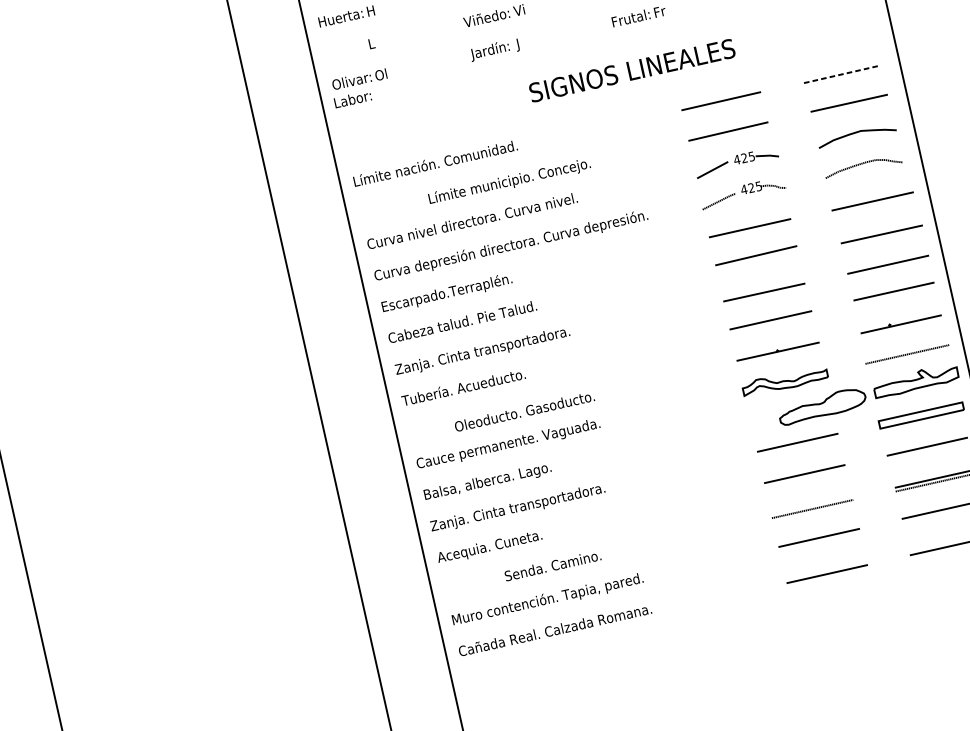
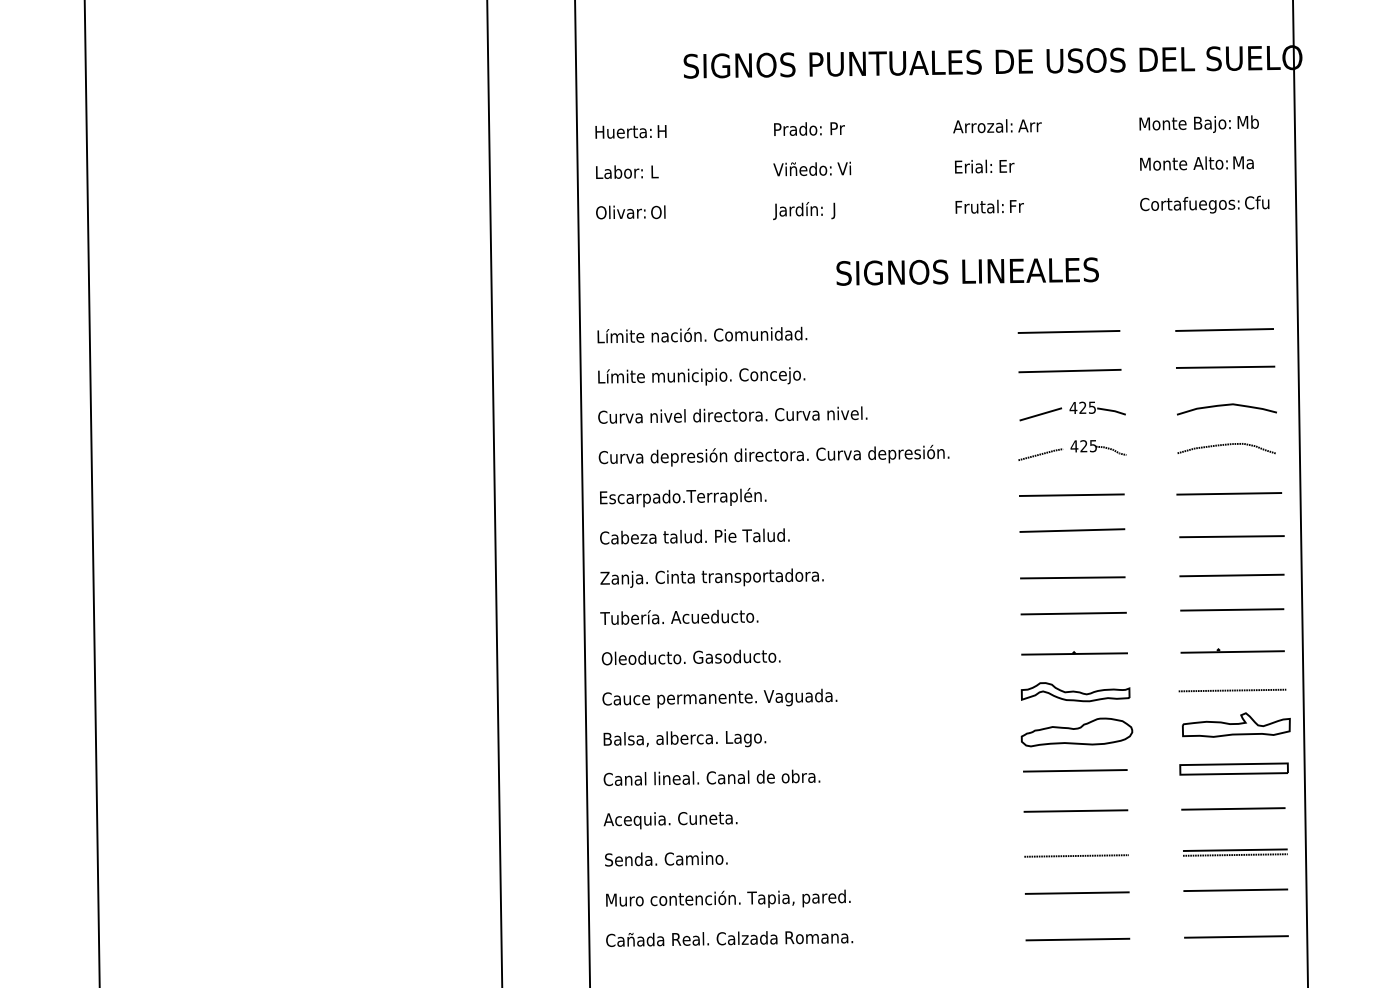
line: (842, 73) -> (1225, 329), dashed -> solid
text: (352, 98) -> (619, 171), moved
text: (509, 181) -> (701, 376), moved
part: (822, 406) -> (1076, 732), moved
text: (524, 411) -> (690, 657), moved
text: (517, 508) -> (714, 779), Zanja. Cinta transportadora. -> Canal lineal. Canal de obra.
text: (552, 565) -> (666, 858), moved

